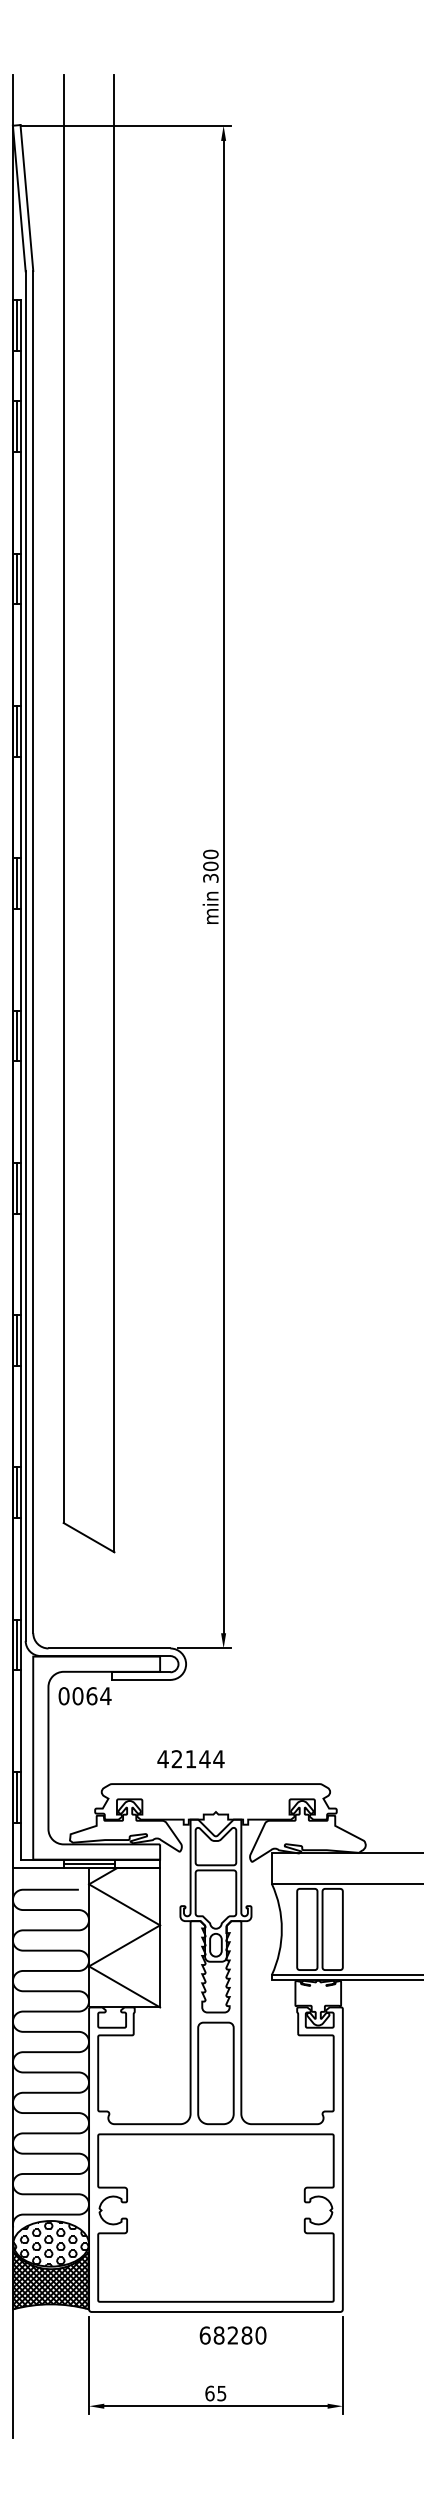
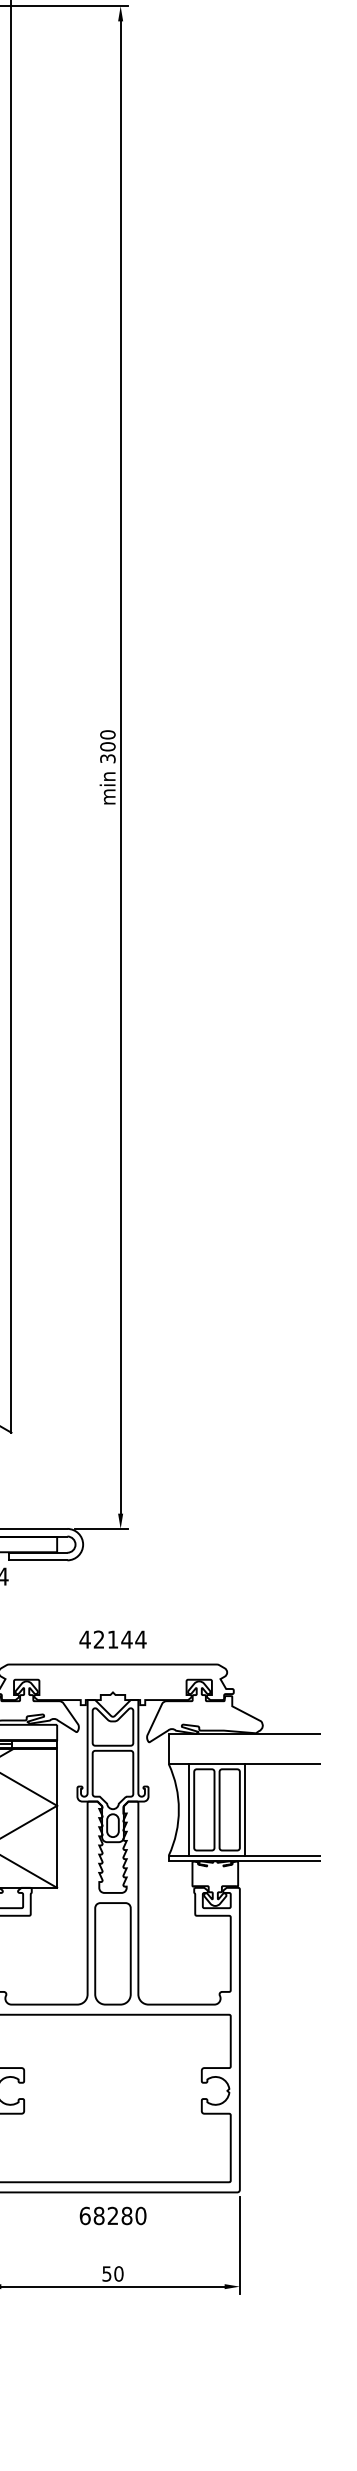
text: (190, 1759) -> (112, 1639), moved
line: (292, 1929) -> (189, 1809), added
line: (347, 1929) -> (244, 1809), added
text: (232, 2335) -> (112, 2215), moved
text: (215, 2393) -> (112, 2273), 65 -> 50

